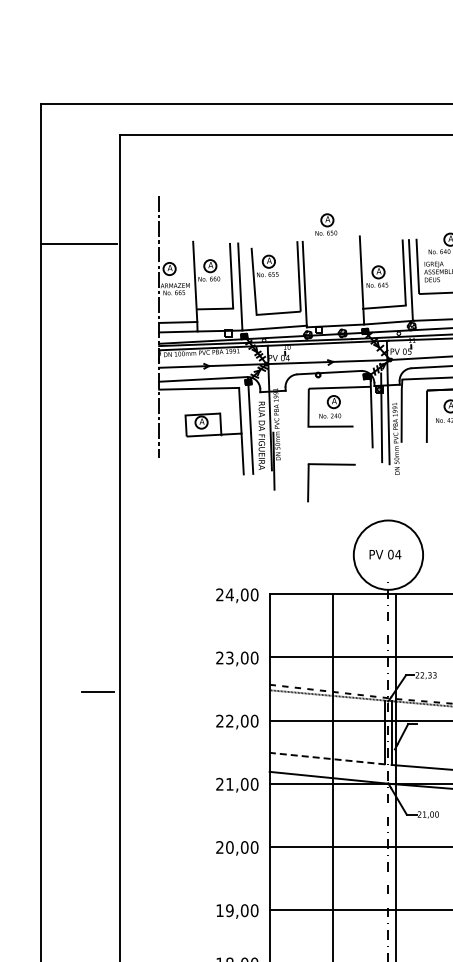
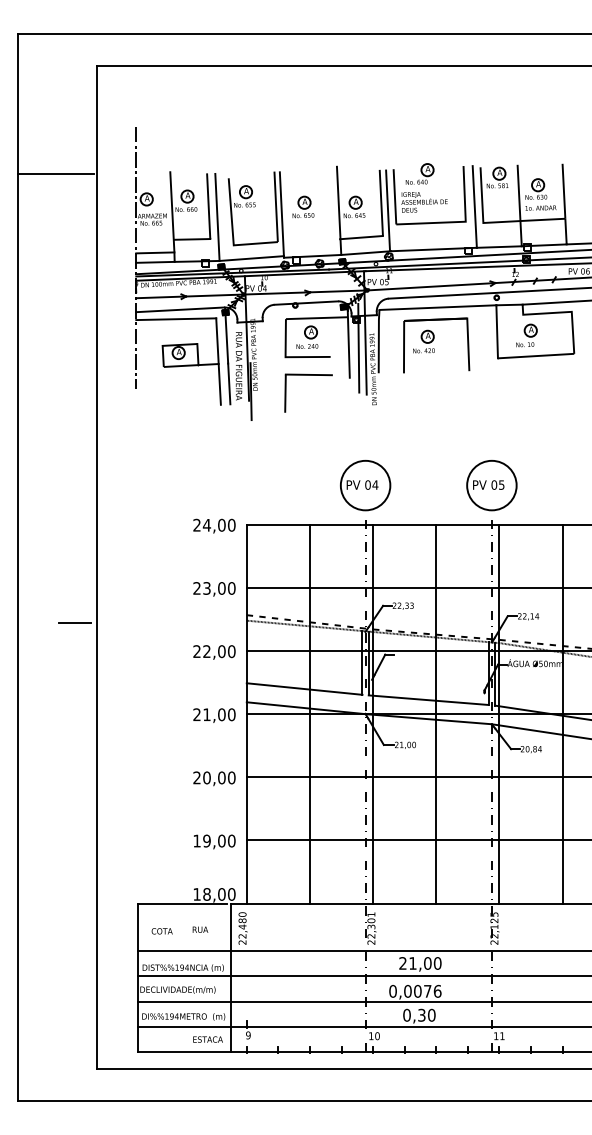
part: (326, 224) -> (303, 206), moved
part: (331, 465) -> (308, 375), moved
circle: (388, 555) -> (365, 485), size x0.71
line: (327, 759) -> (304, 689), dashed -> solid

